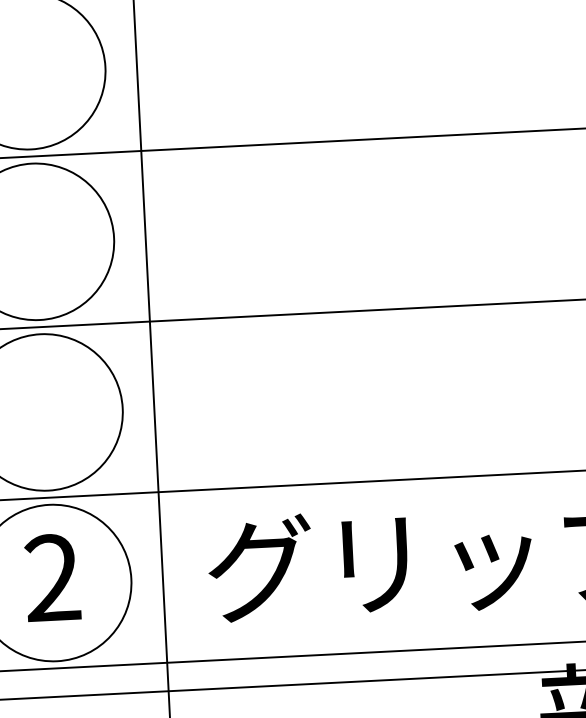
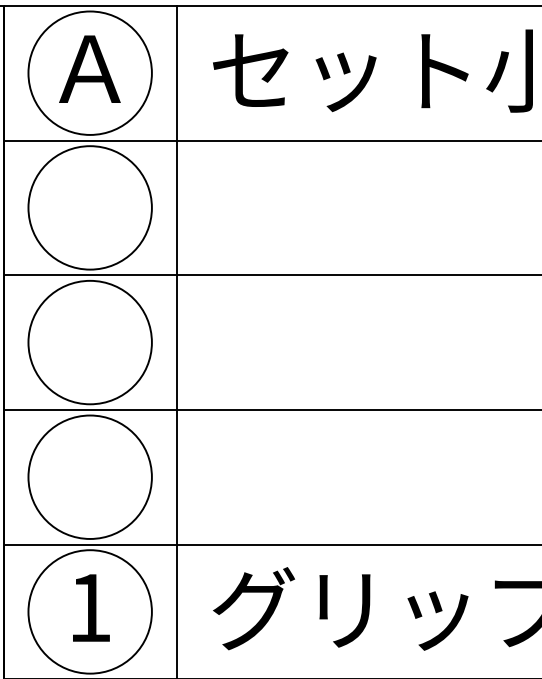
text: (53, 577) -> (90, 607), 2 -> 1

